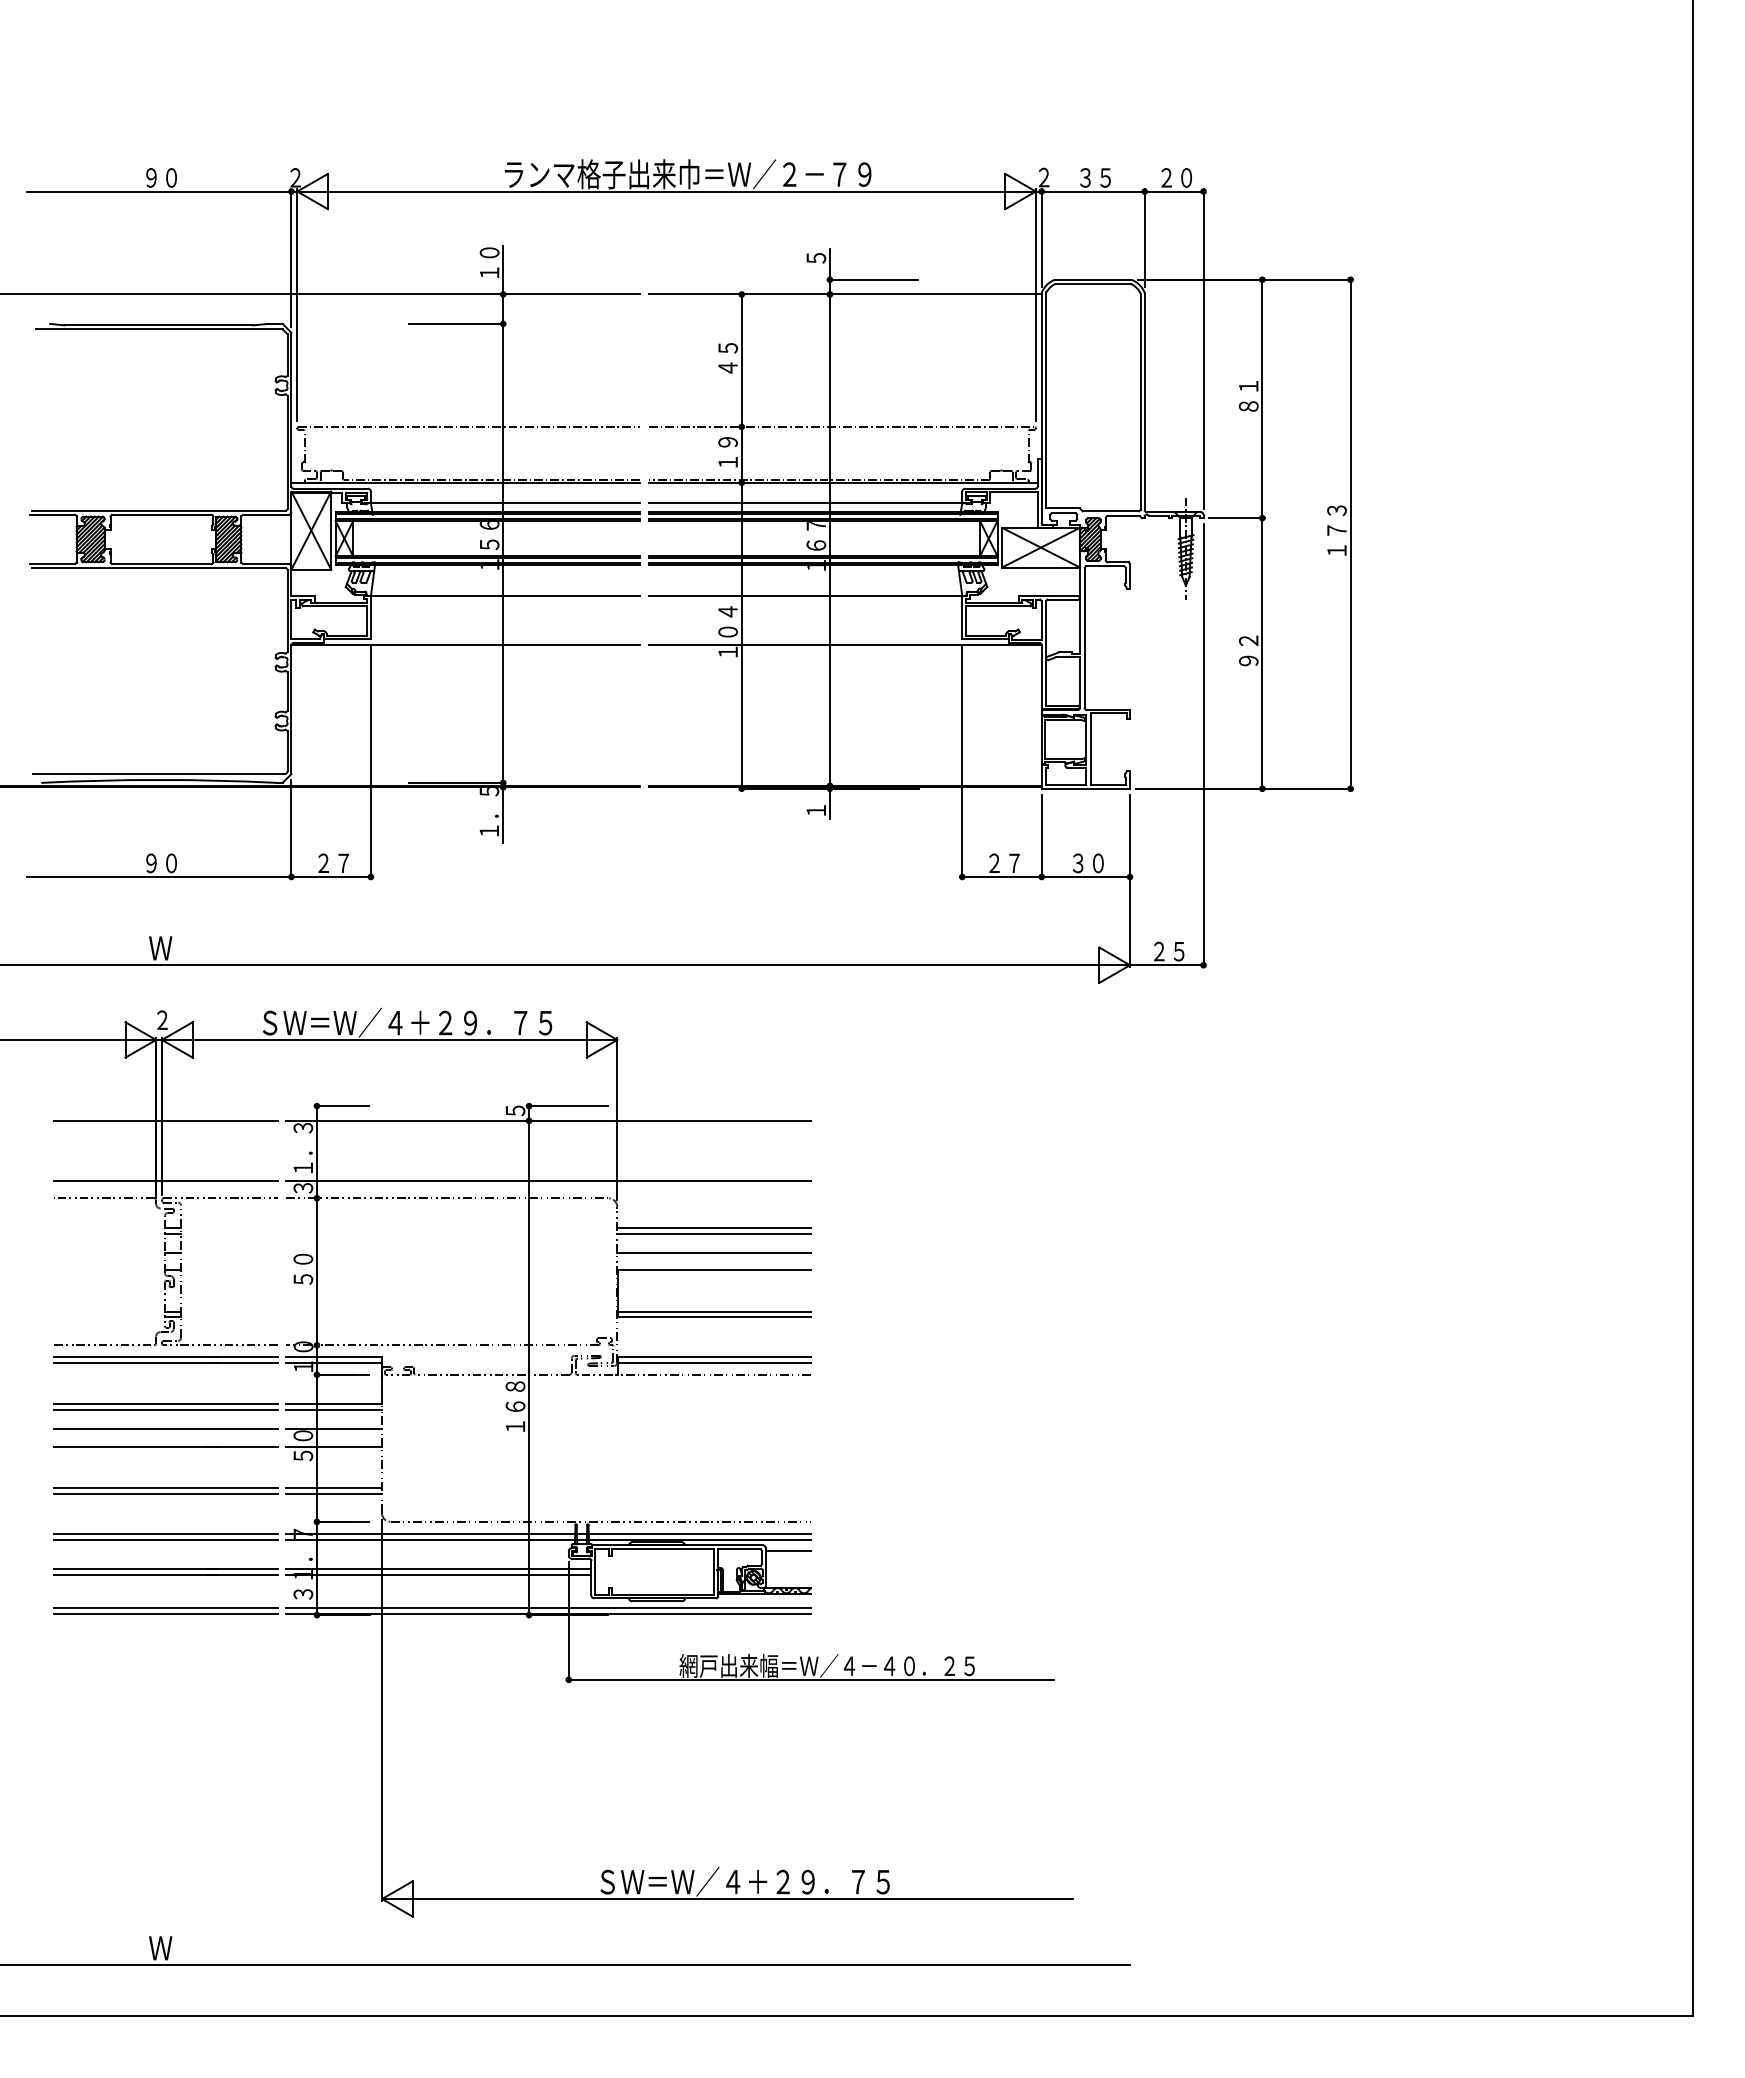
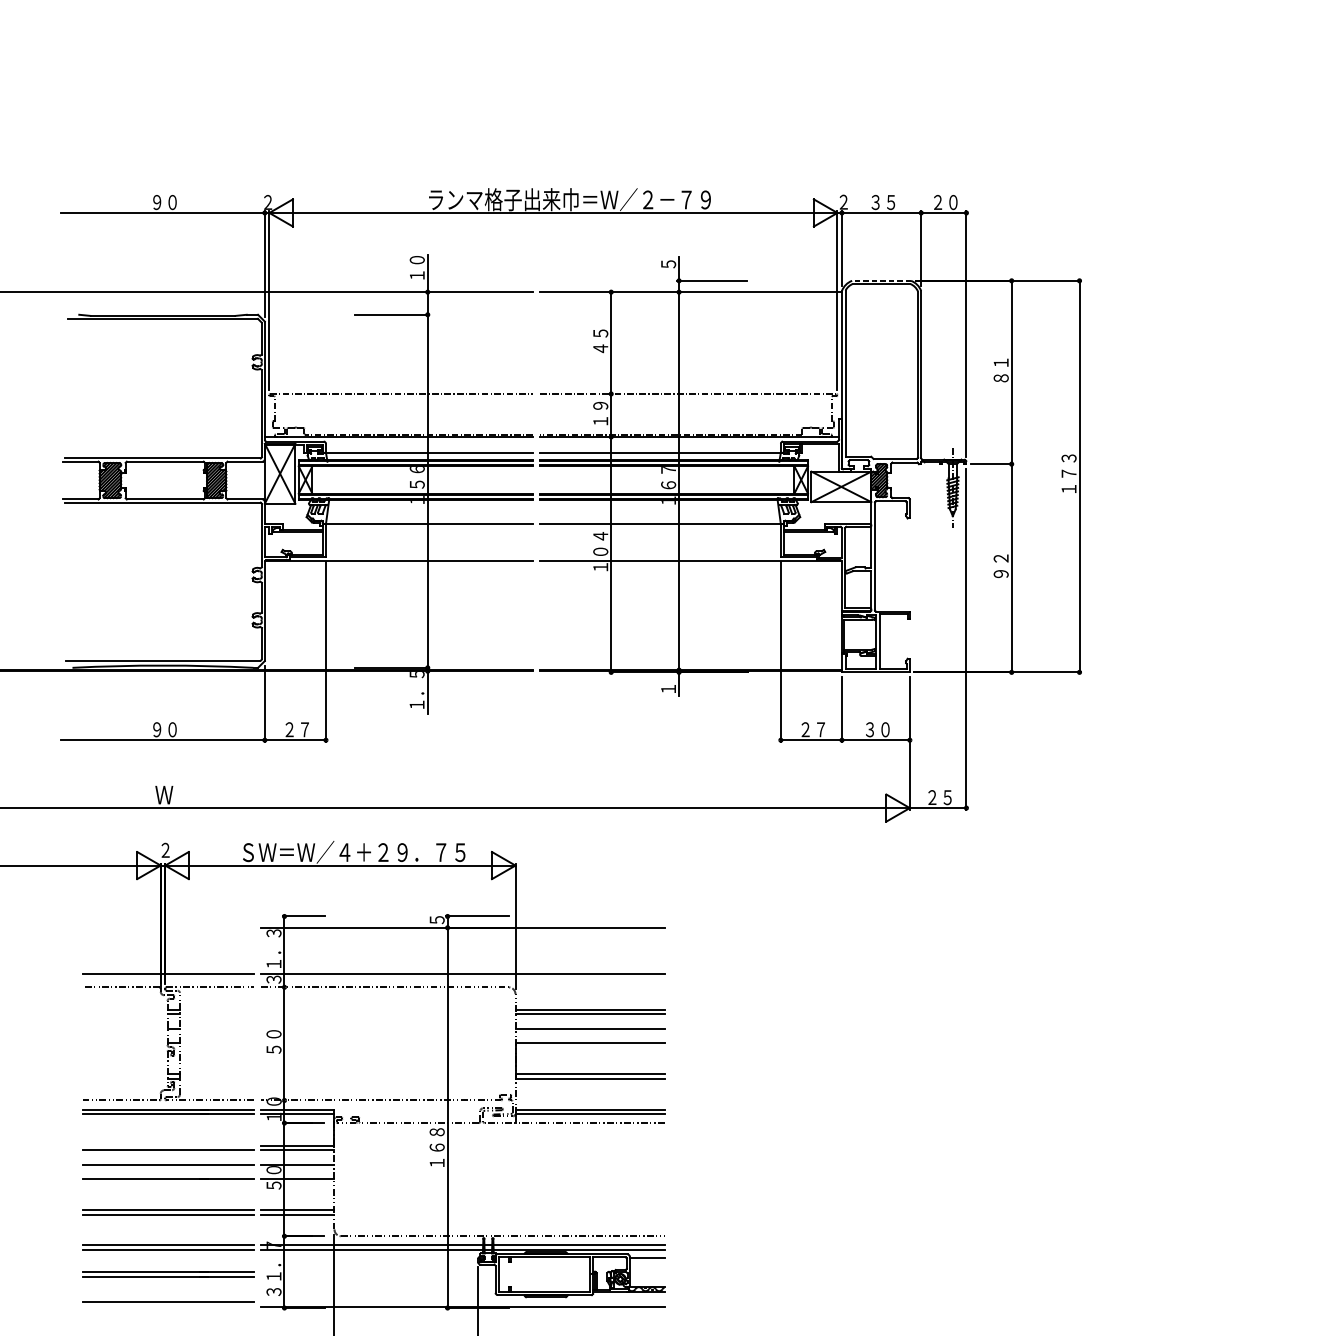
line: (1092, 279) -> (881, 280), solid -> dashed
line: (165, 1120) -> (167, 927), removed
line: (165, 1404) -> (167, 1145), removed
line: (438, 1568) -> (377, 1272), removed
line: (438, 1574) -> (377, 1276), removed
line: (548, 1607) -> (462, 1302), removed
line: (165, 1613) -> (167, 1306), removed

